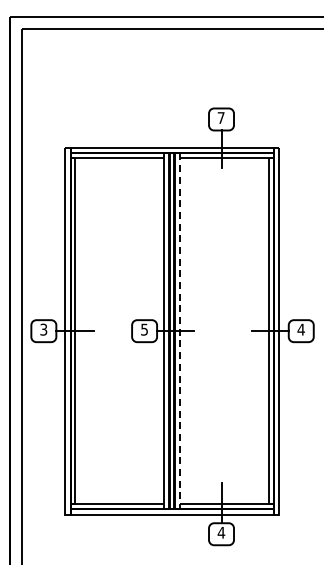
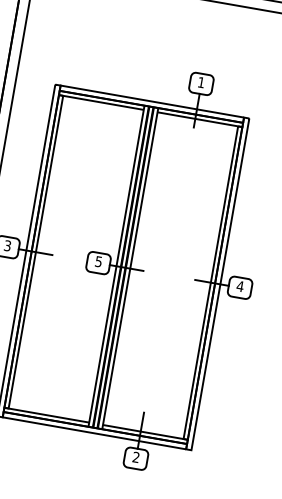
text: (220, 117) -> (200, 82), 7 -> 1
line: (179, 331) -> (130, 268), dashed -> solid
text: (221, 532) -> (136, 457), 4 -> 2

